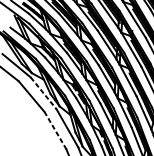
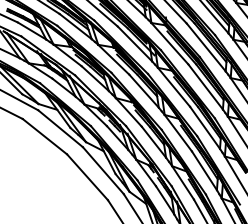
line: (43, 93) -> (60, 128), dashed -> solid
line: (55, 130) -> (87, 177), dashed -> solid

